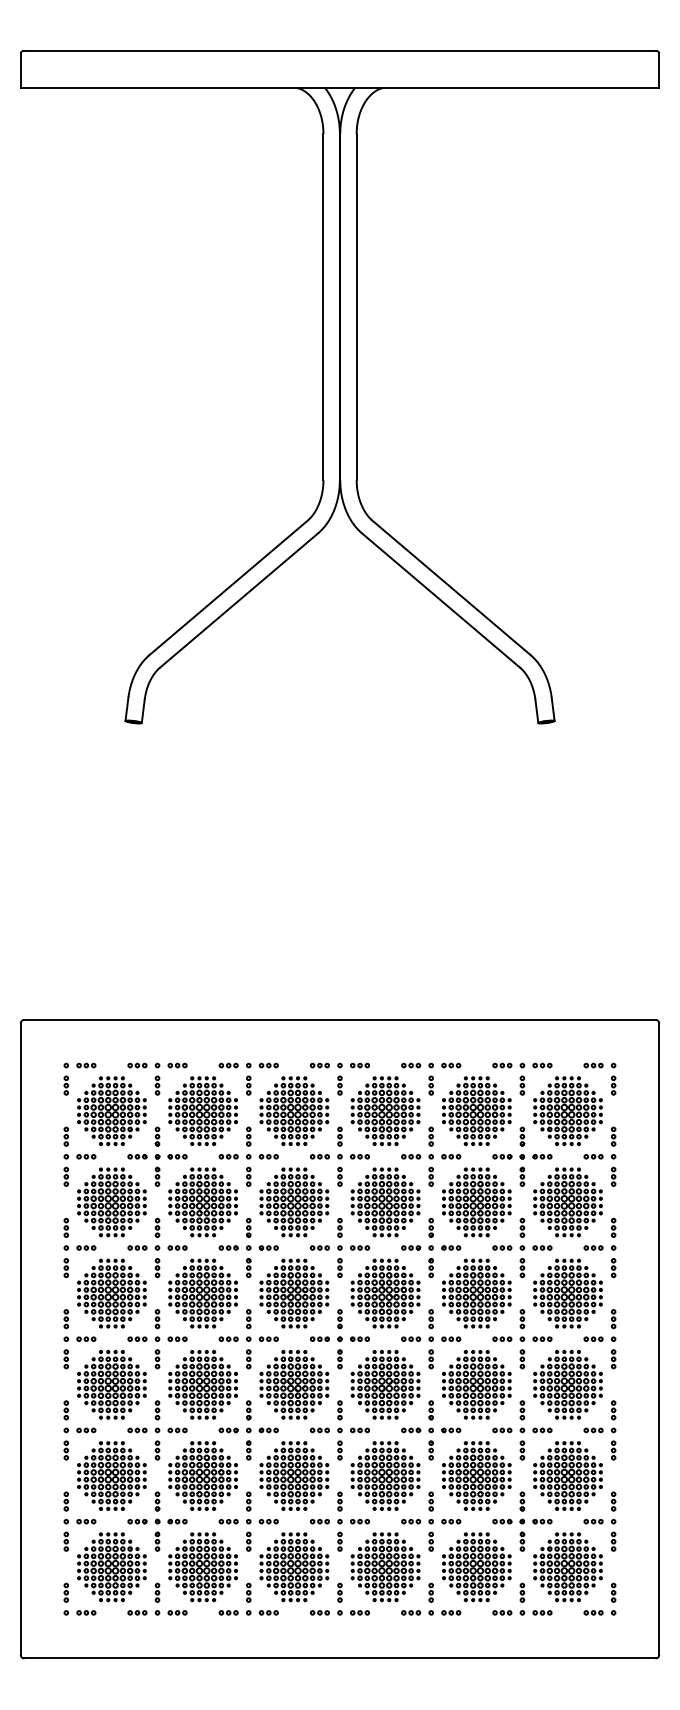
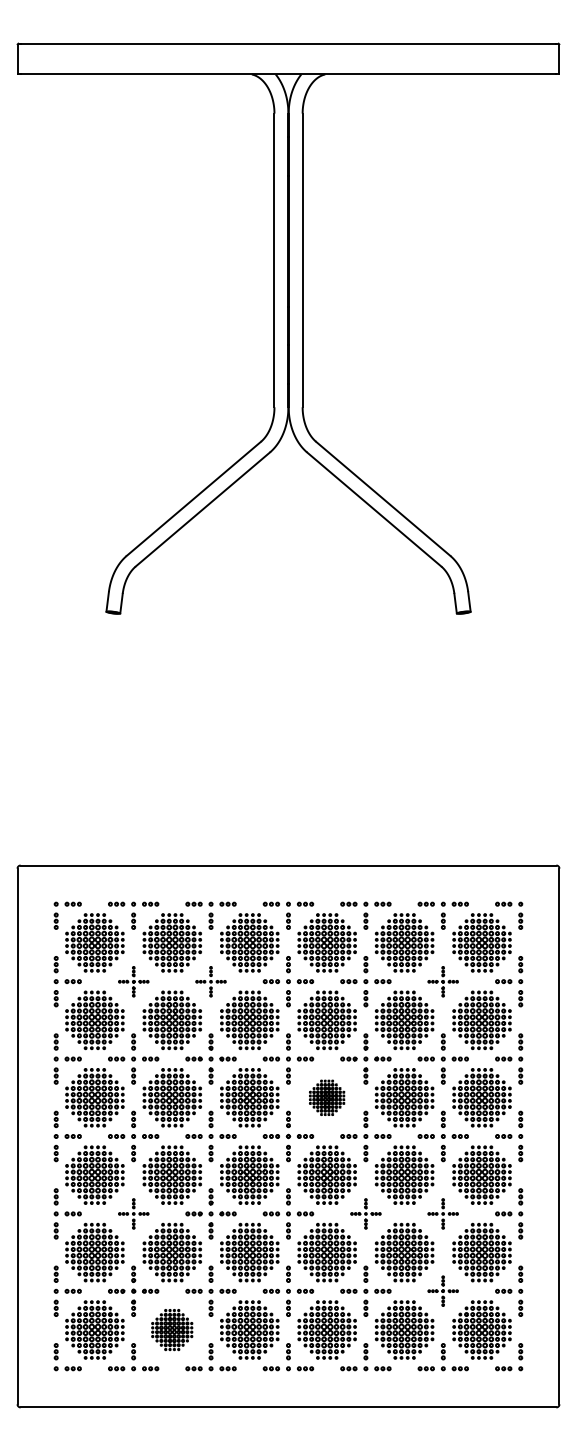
part: (157, 1156) -> (133, 981), size x0.6
part: (248, 1156) -> (210, 981), size x0.6
part: (521, 1156) -> (442, 981), size x0.6
part: (384, 1293) -> (326, 1097), size x0.6
part: (157, 1429) -> (133, 1213), size x0.6
part: (430, 1429) -> (365, 1213), size x0.6
part: (521, 1429) -> (442, 1213), size x0.6
part: (521, 1520) -> (442, 1290), size x0.6
part: (202, 1566) -> (171, 1329), size x0.7

